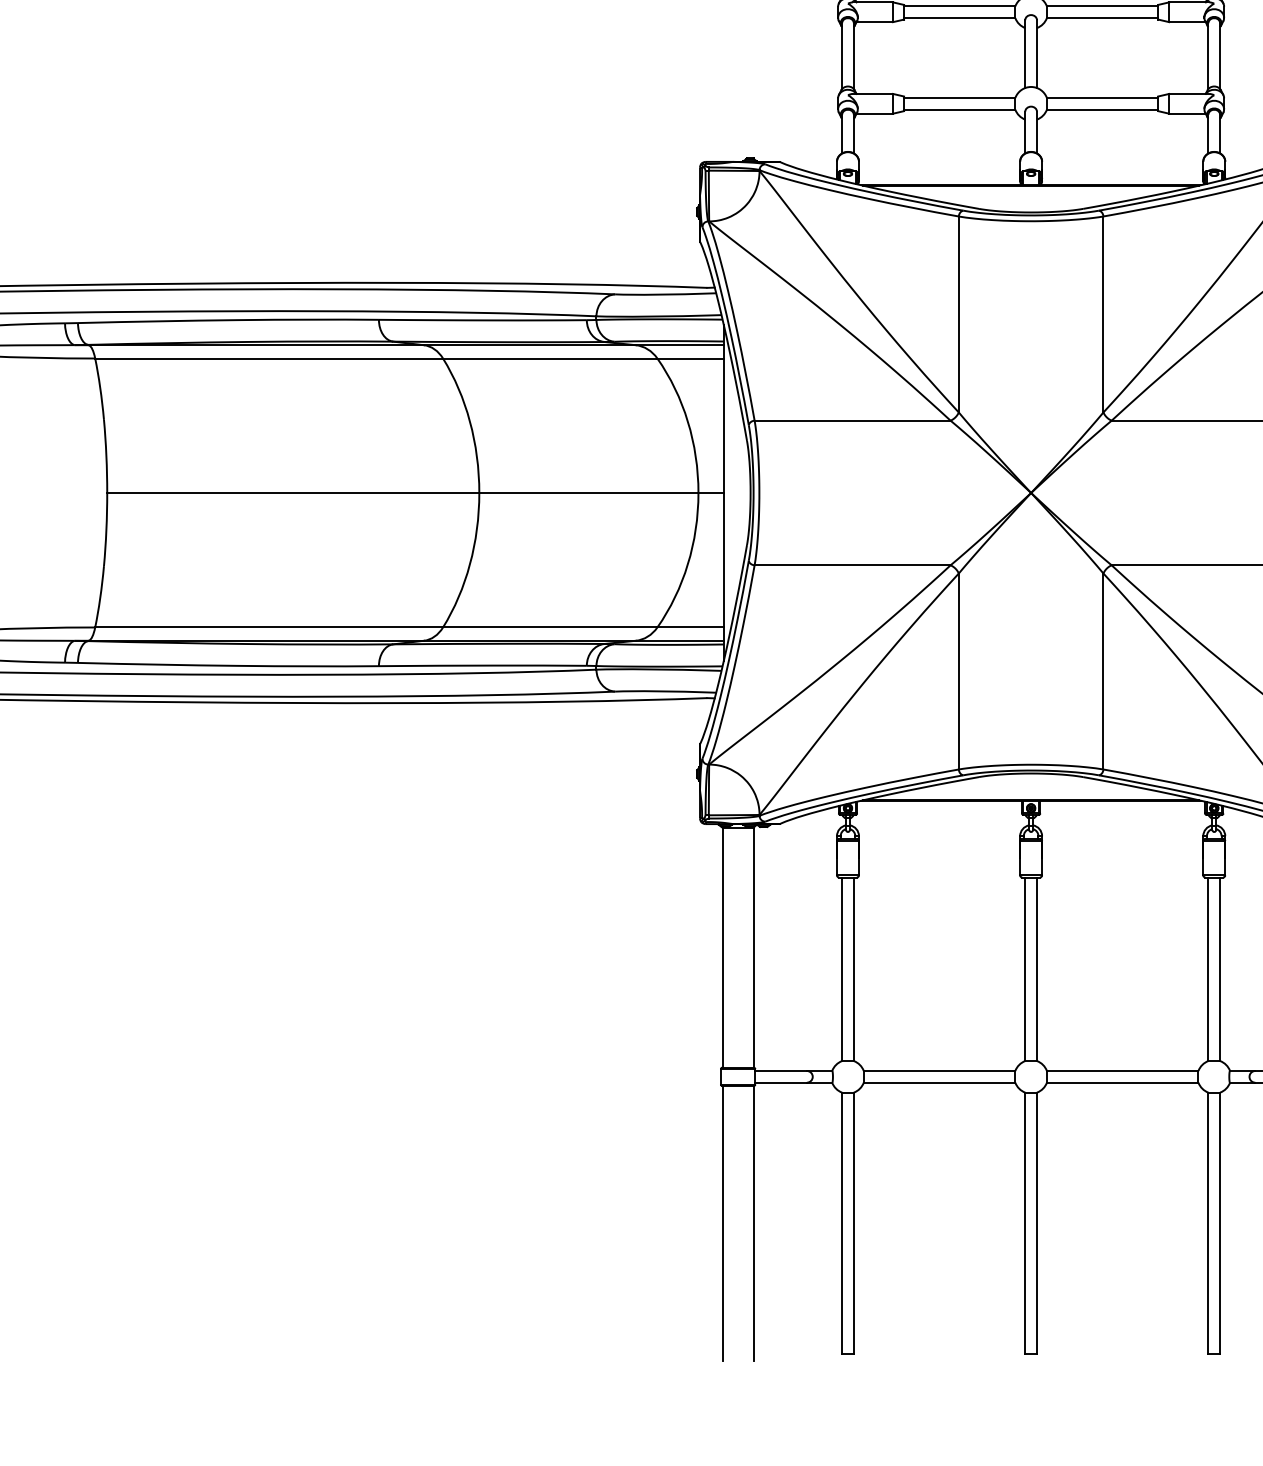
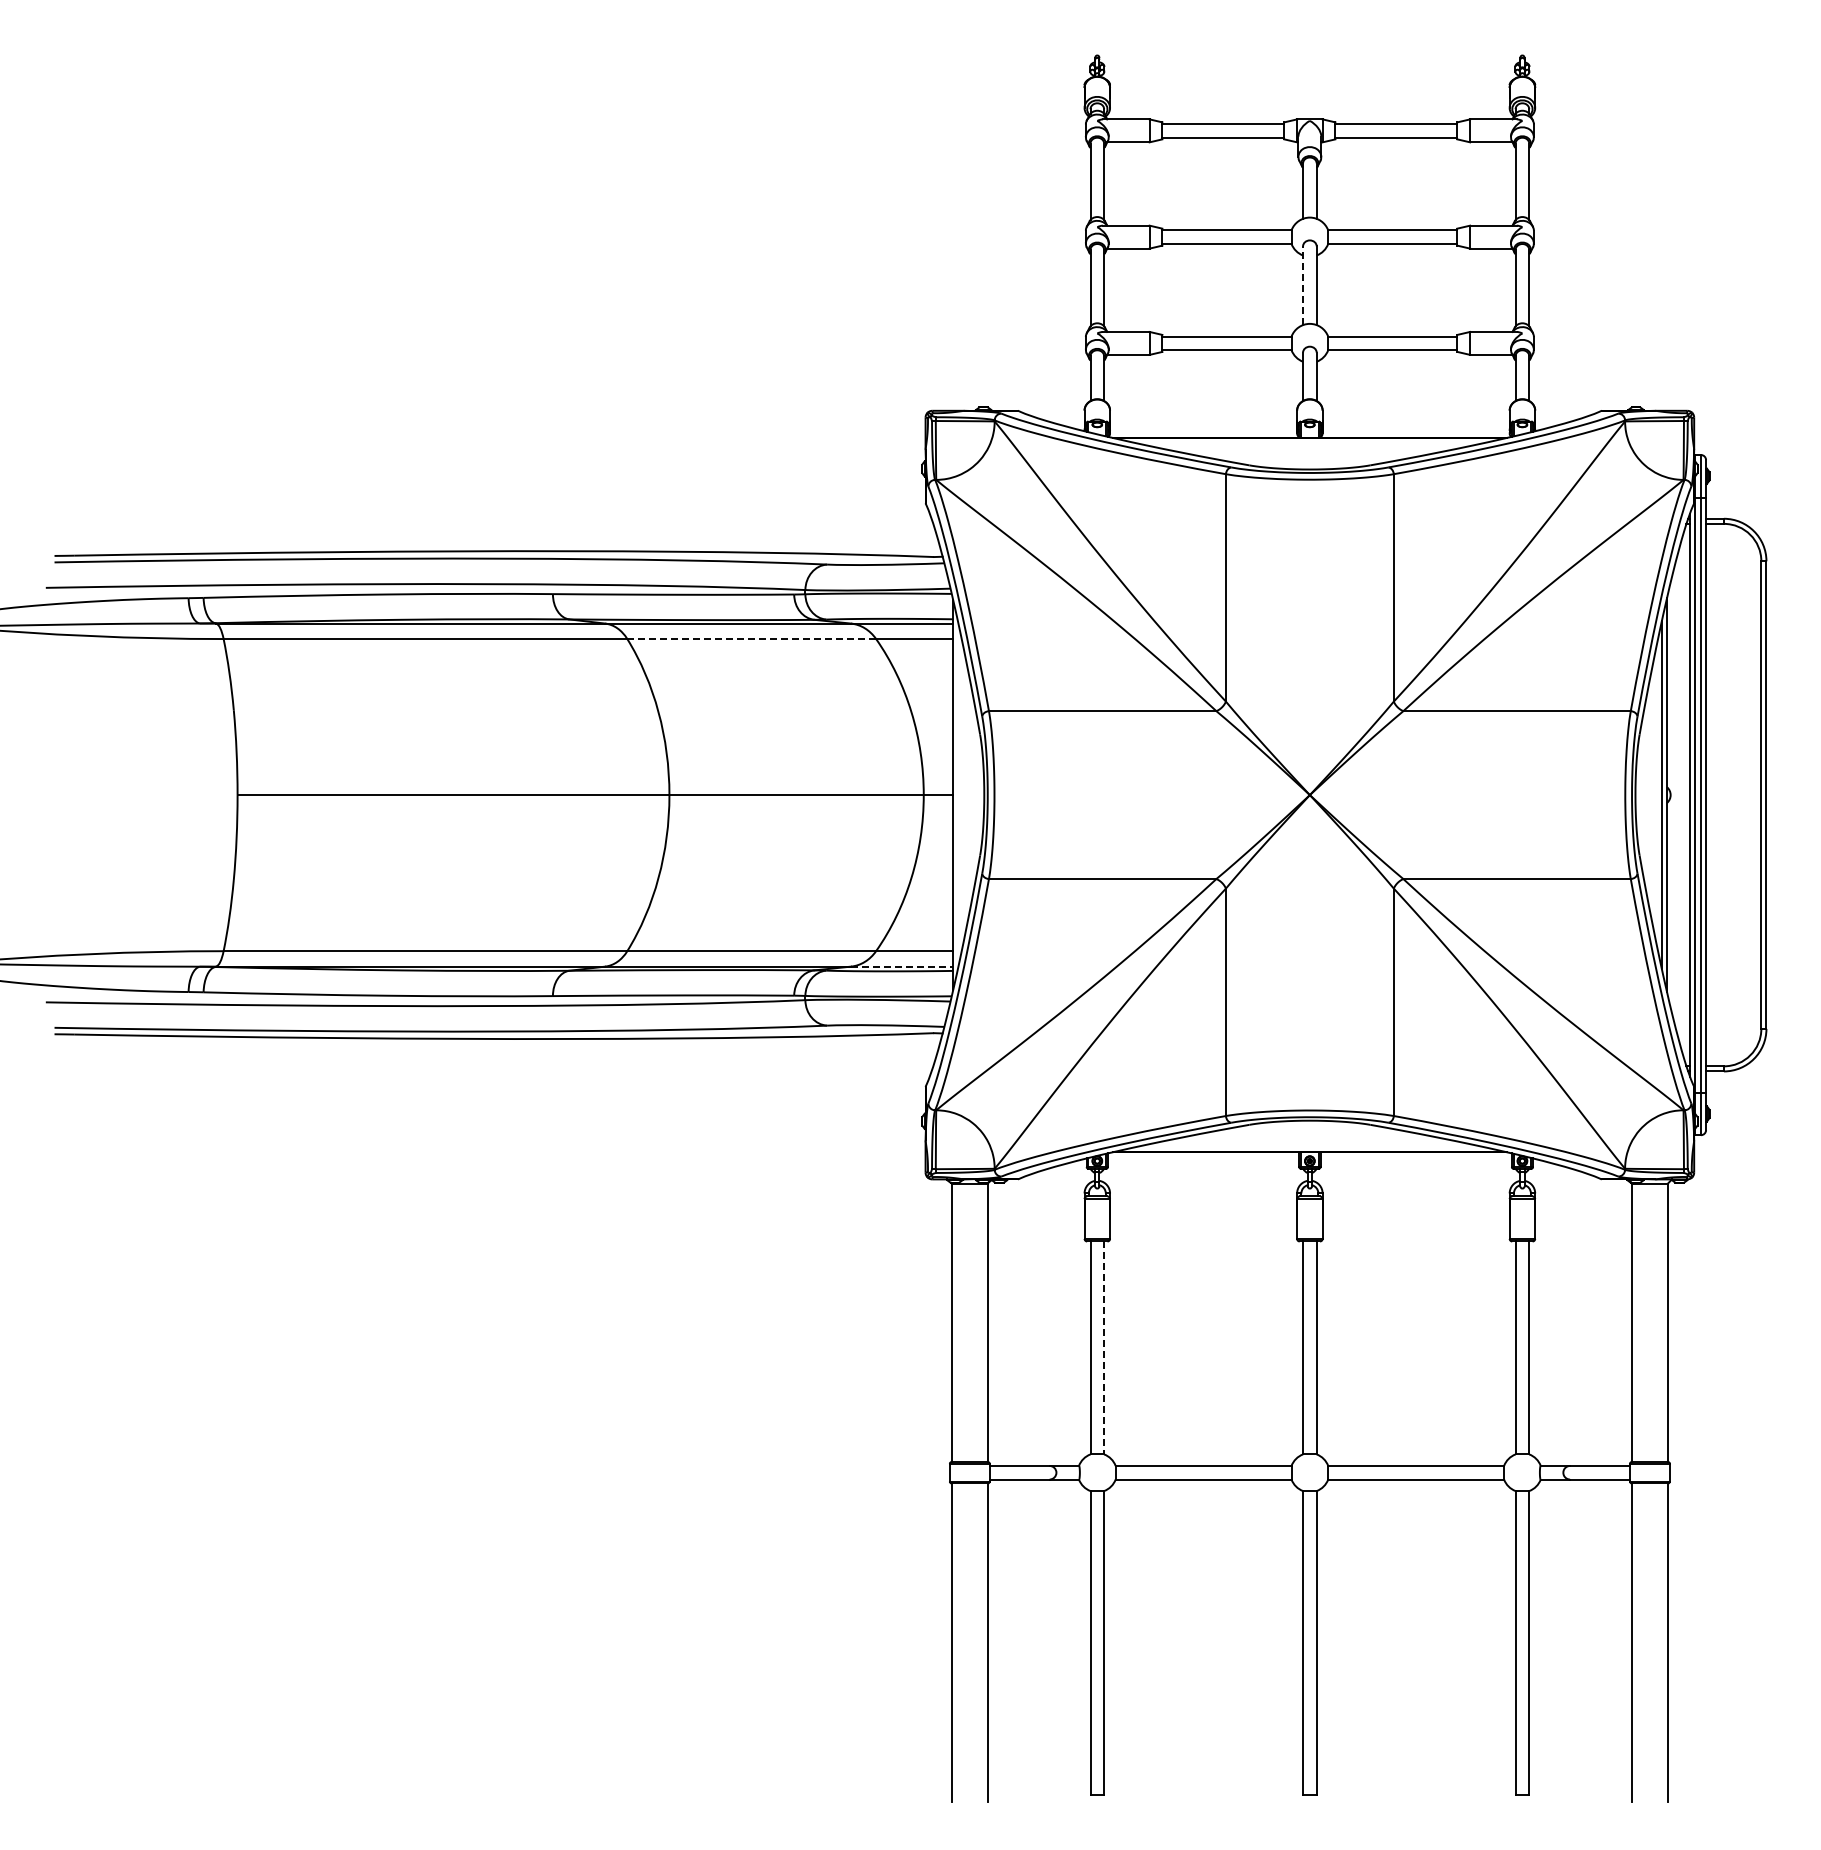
line: (1025, 53) -> (1303, 285), solid -> dashed
line: (550, 358) -> (751, 639), solid -> dashed
line: (680, 640) -> (902, 966), solid -> dashed
line: (854, 969) -> (1104, 1348), solid -> dashed

